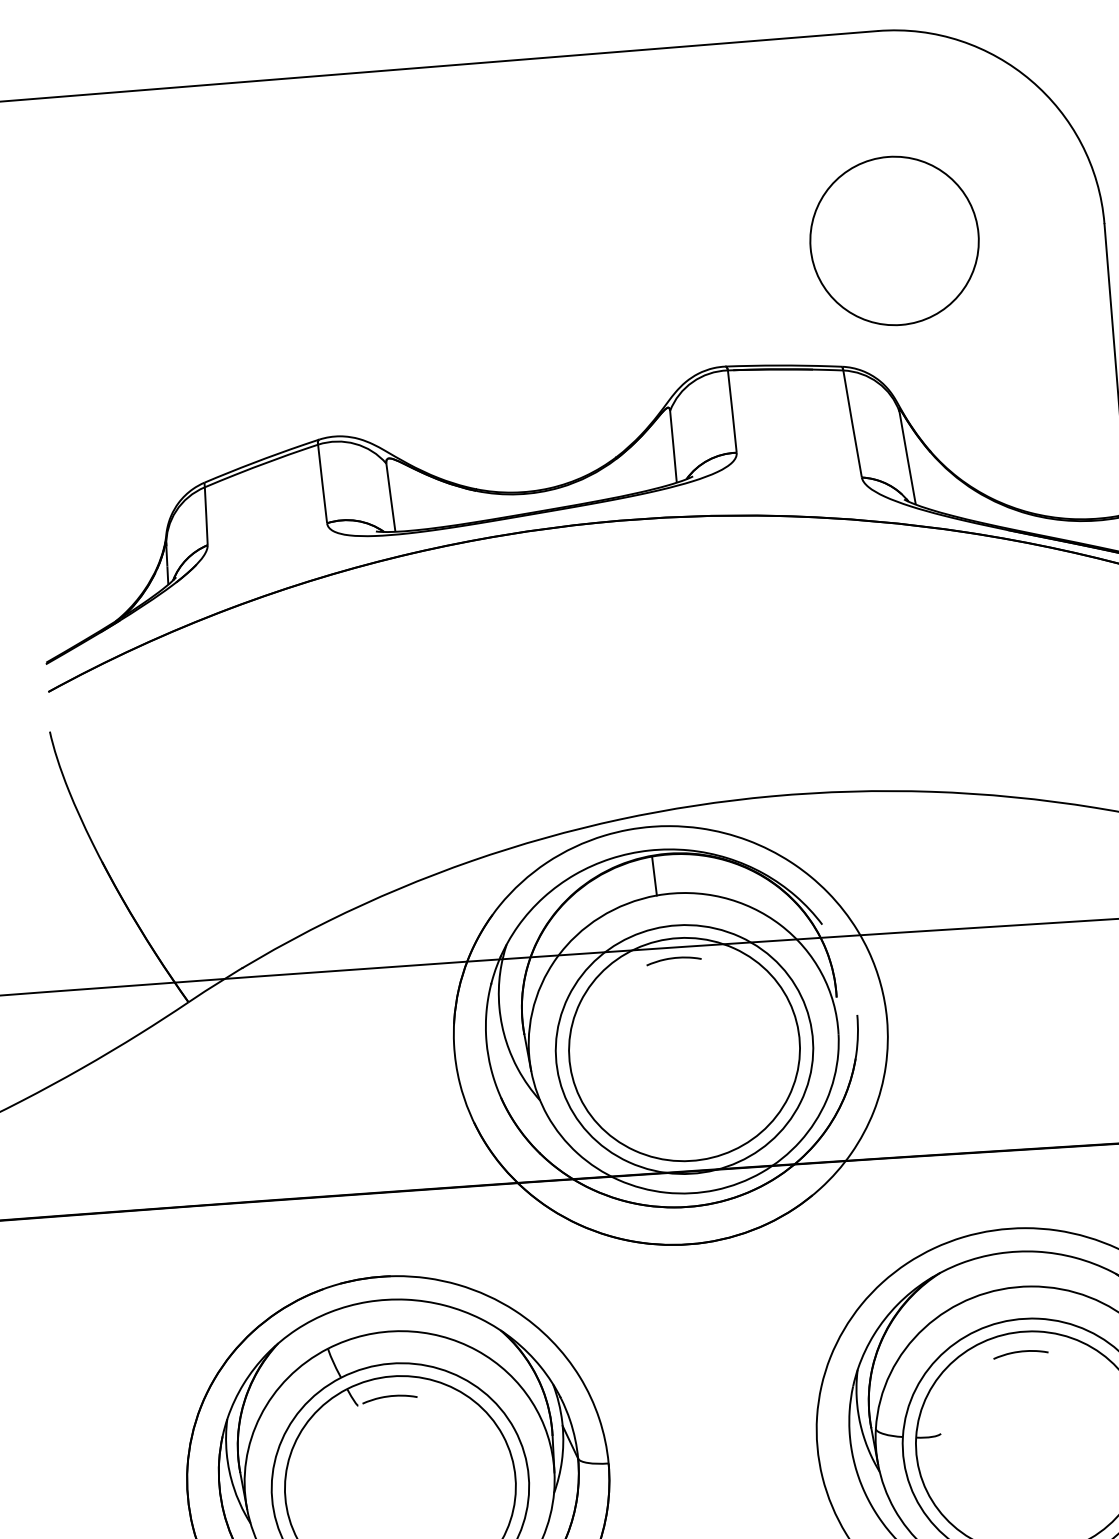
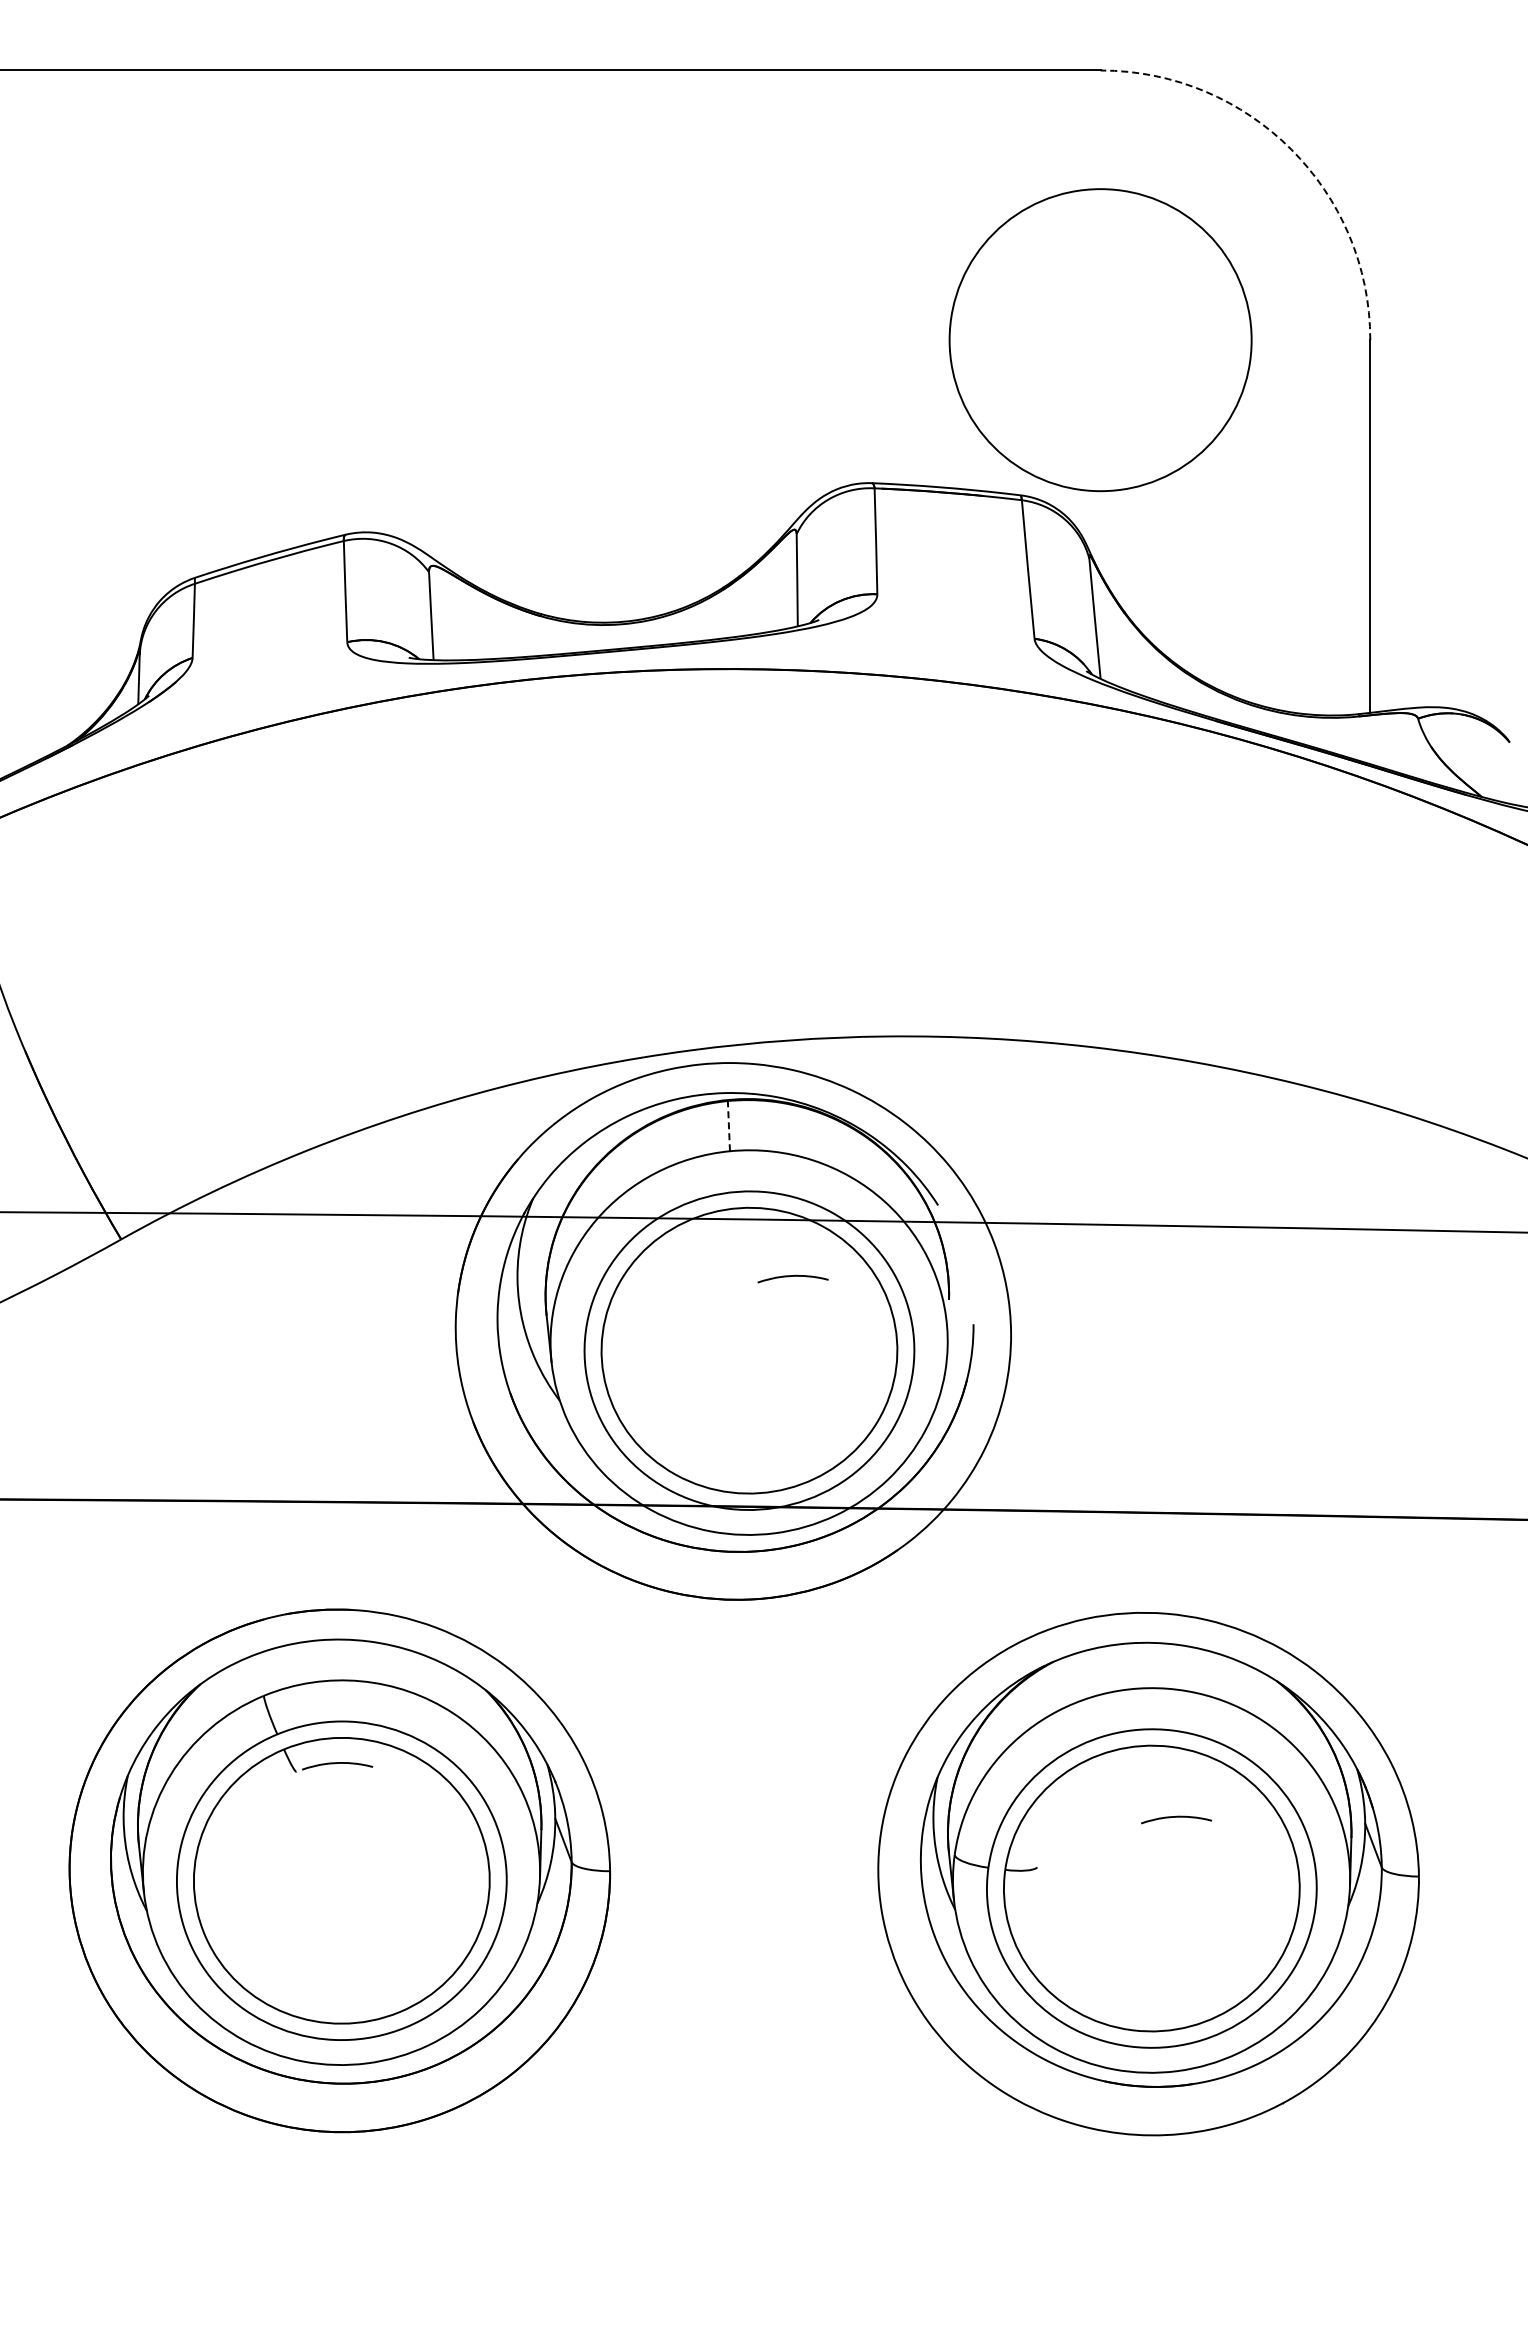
arc: (1031, 80) -> (1291, 149), solid -> dashed
circle: (894, 241) -> (1100, 340), size x1.4
line: (654, 875) -> (728, 1125), solid -> dashed
curve: (673, 958) -> (792, 1276), moved
curve: (1020, 1352) -> (1176, 1817), moved

